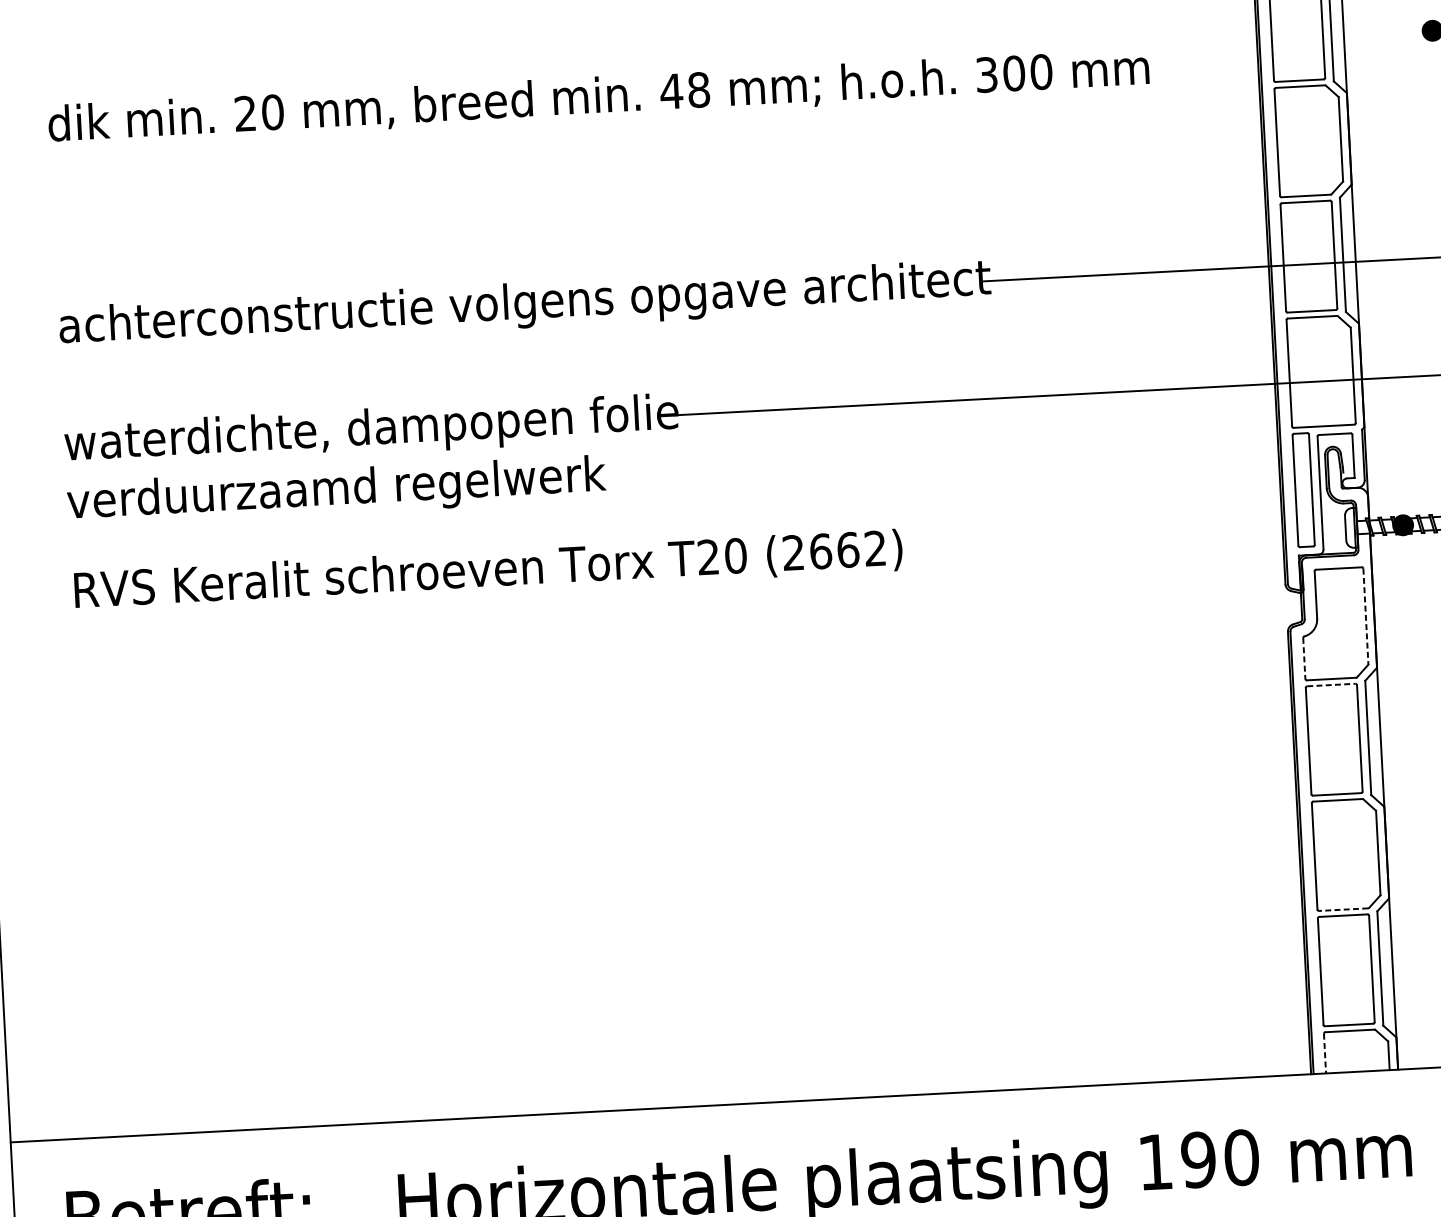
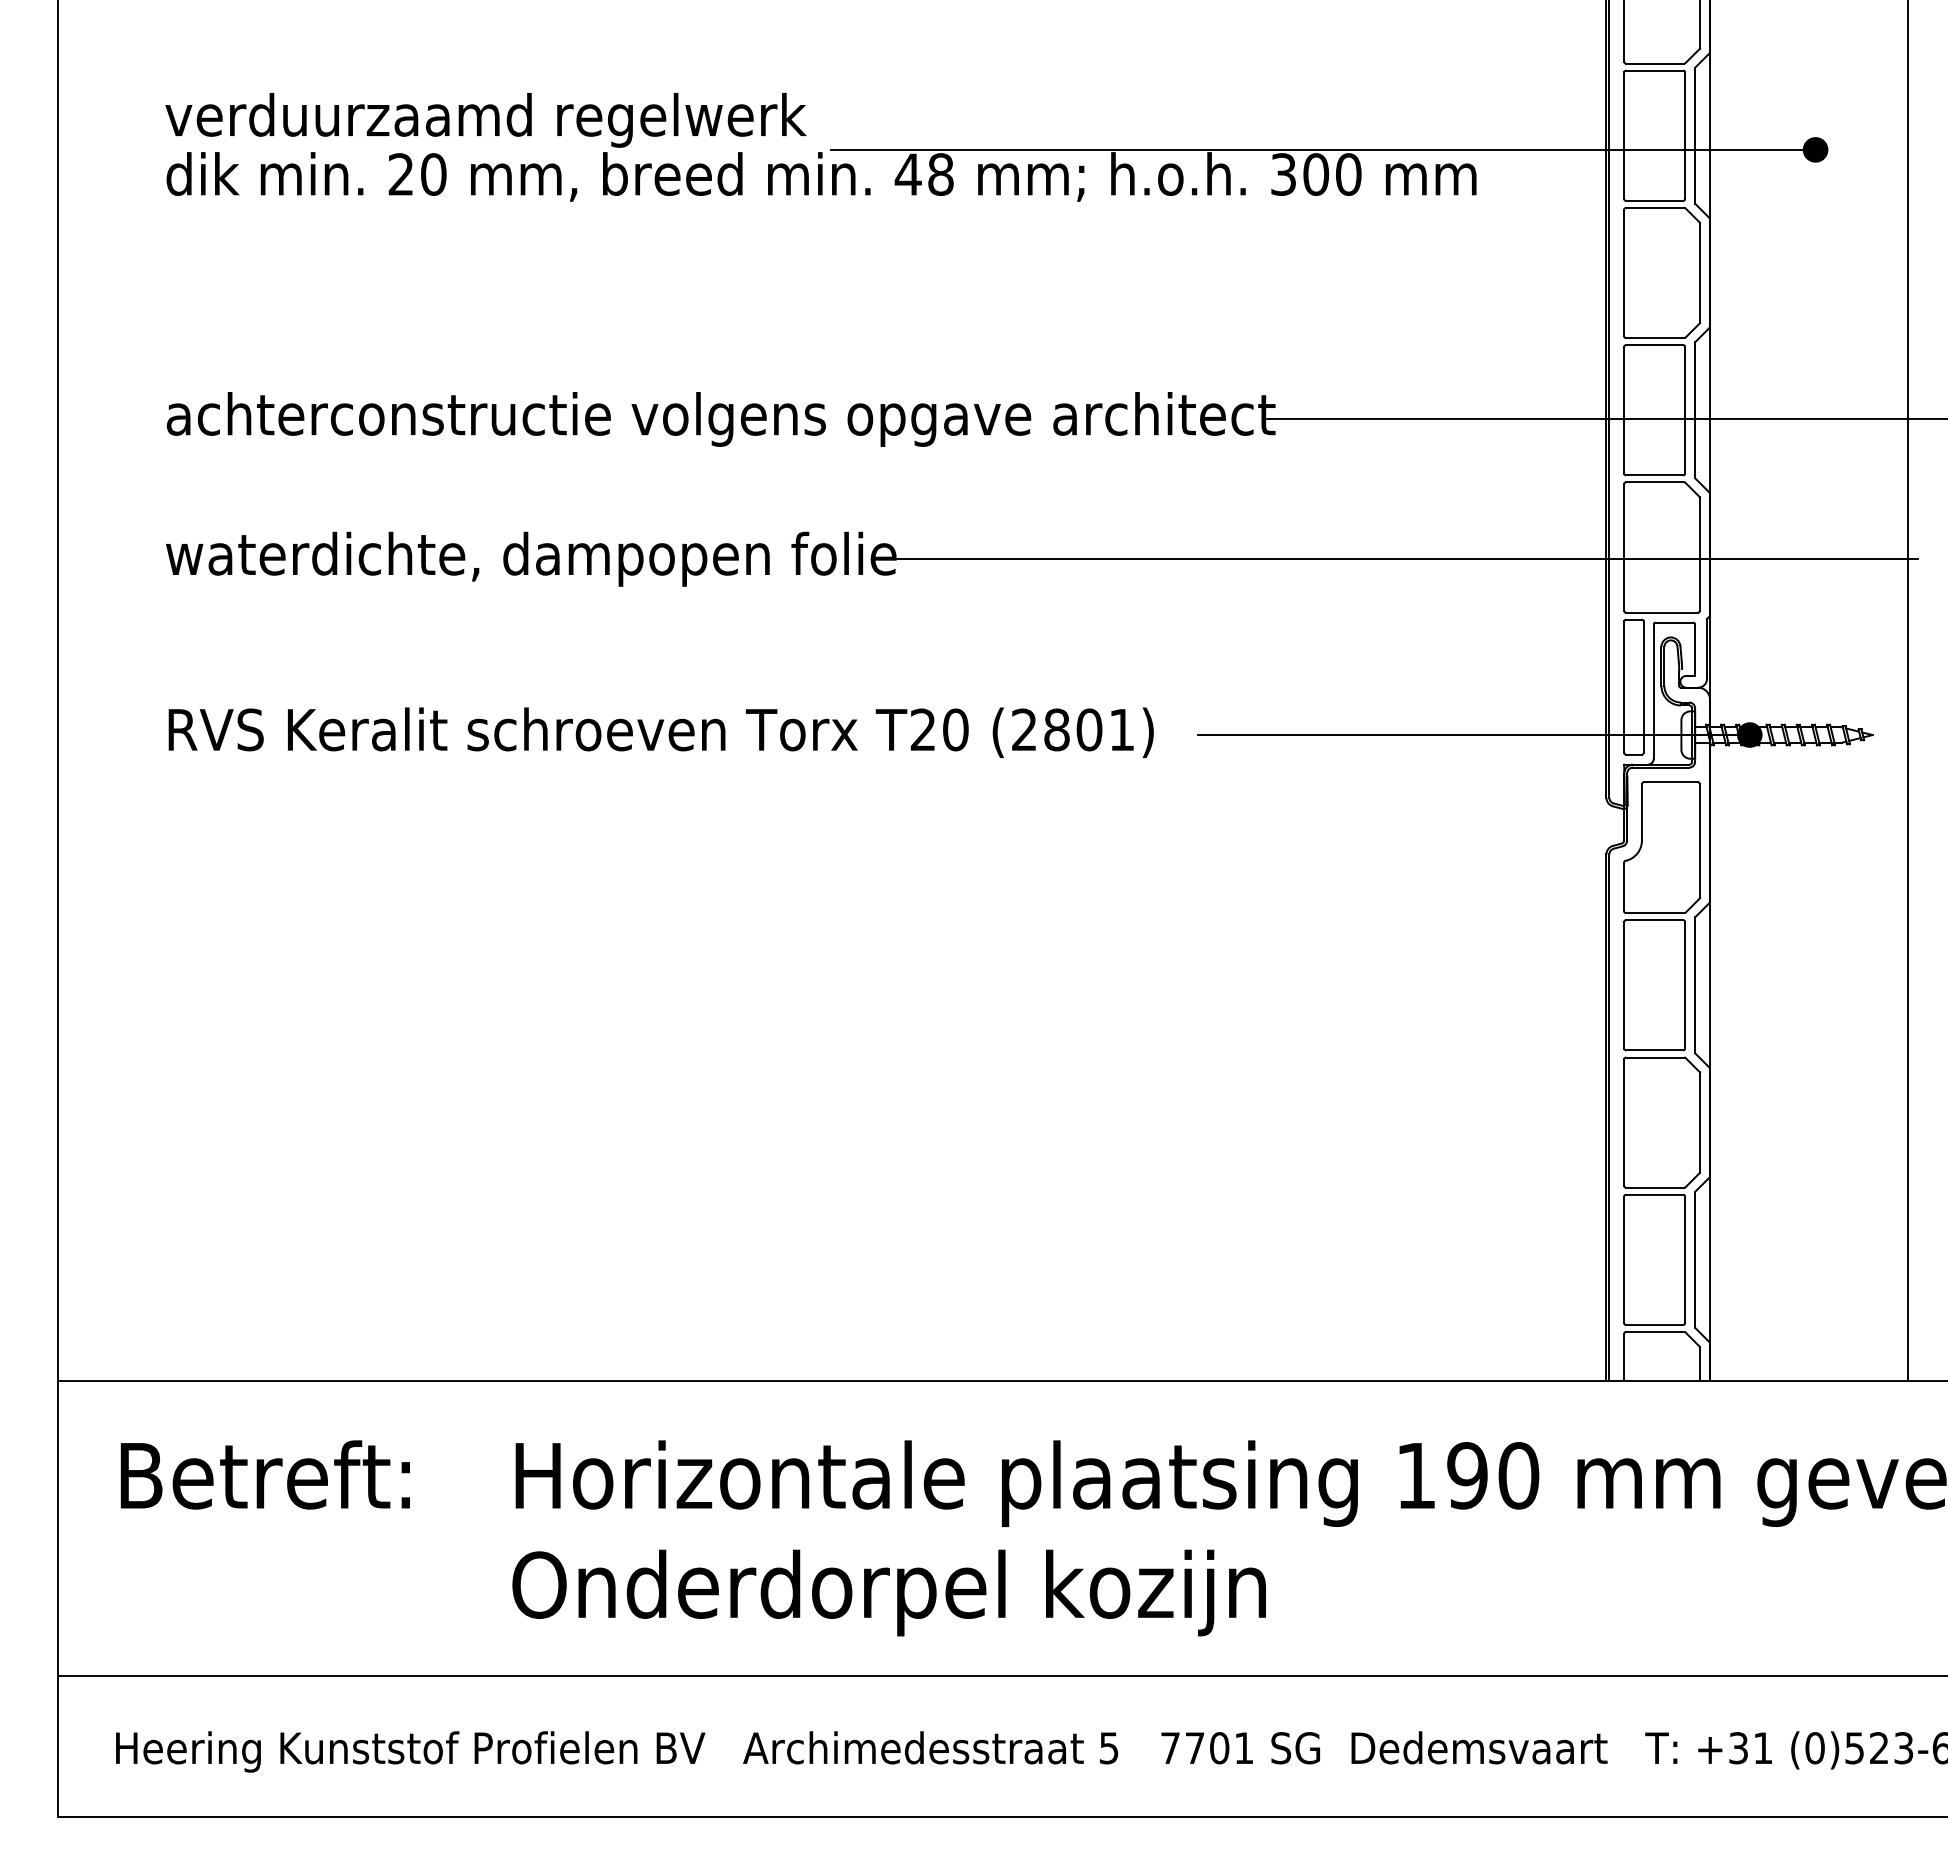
line: (1018, 52) -> (1322, 149), added
text: (336, 491) -> (485, 120), moved
line: (1171, 537) -> (1473, 735), added
text: (847, 549) -> (1088, 729), (2662) -> (2801)
line: (1365, 616) -> (1699, 841), dashed -> solid
line: (1304, 658) -> (1624, 887), dashed -> solid
line: (1331, 685) -> (1654, 920), dashed -> solid
line: (1342, 909) -> (1654, 1187), dashed -> solid
line: (1325, 1053) -> (1624, 1357), dashed -> solid

